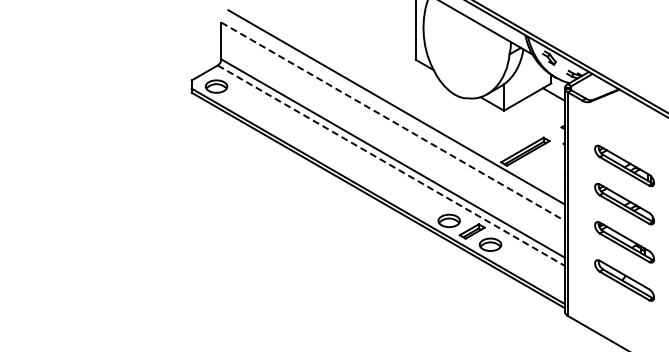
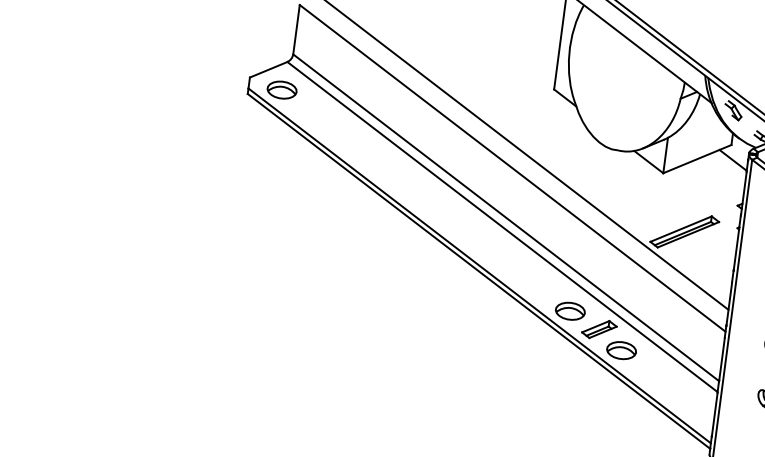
line: (393, 121) -> (513, 168), dashed -> solid
line: (391, 165) -> (502, 226), dashed -> solid

